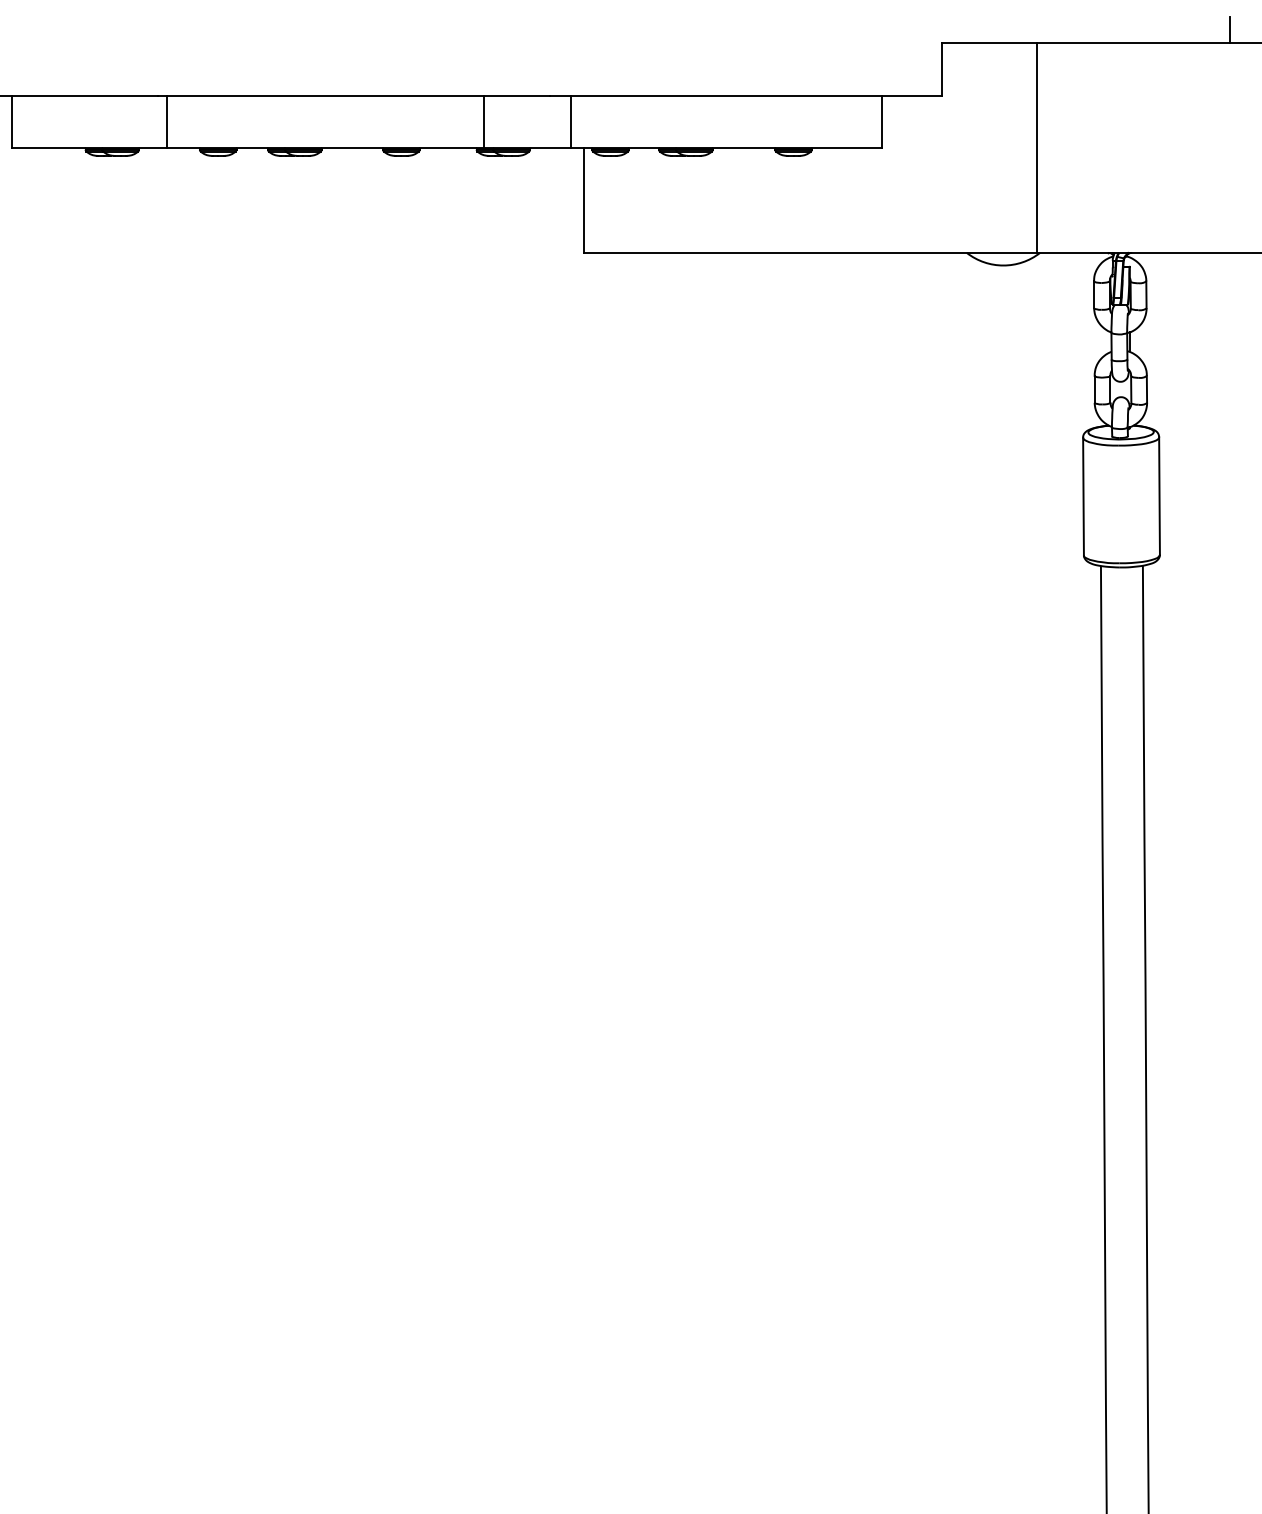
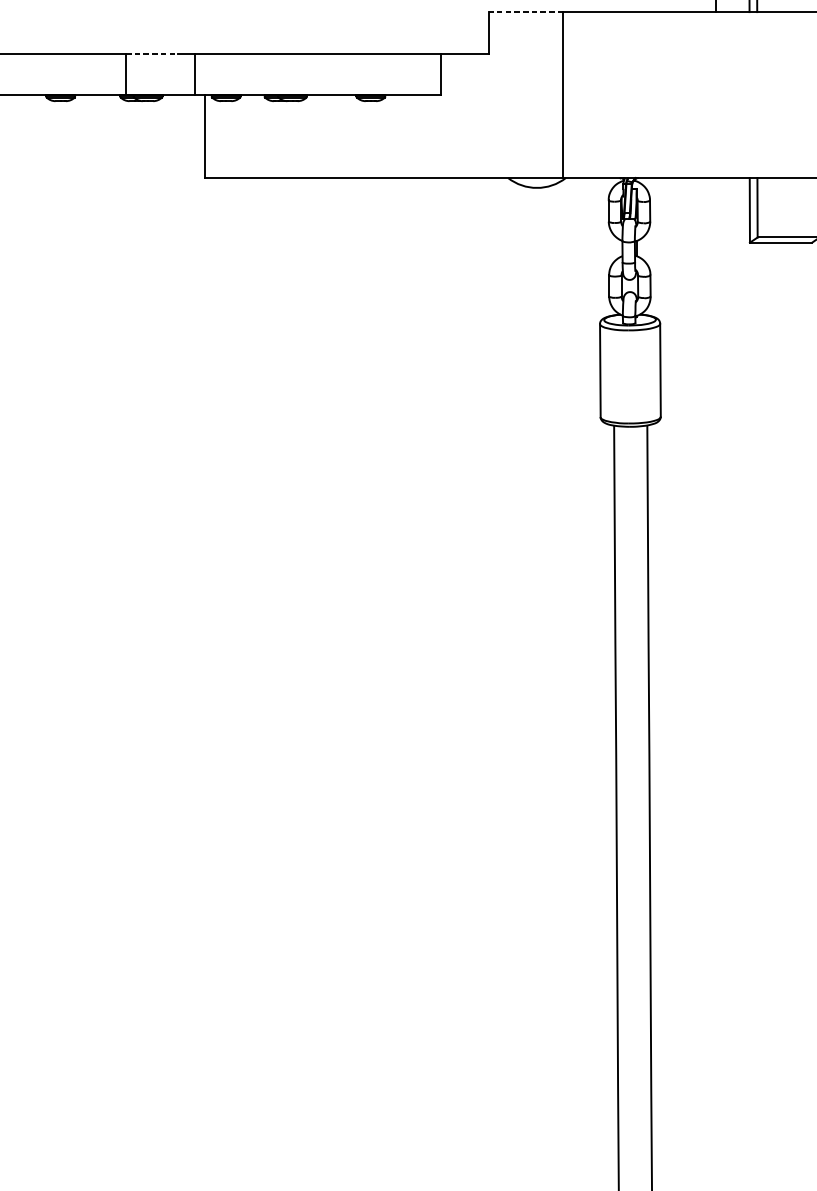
line: (989, 43) -> (525, 12), solid -> dashed
line: (517, 95) -> (152, 53), solid -> dashed

